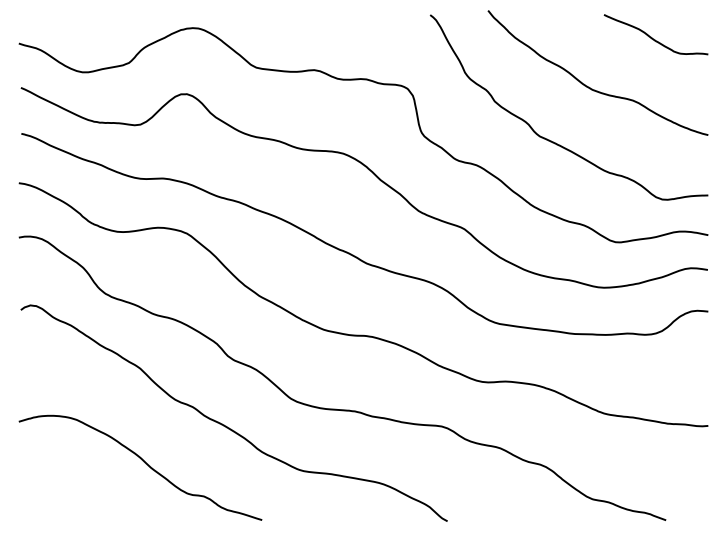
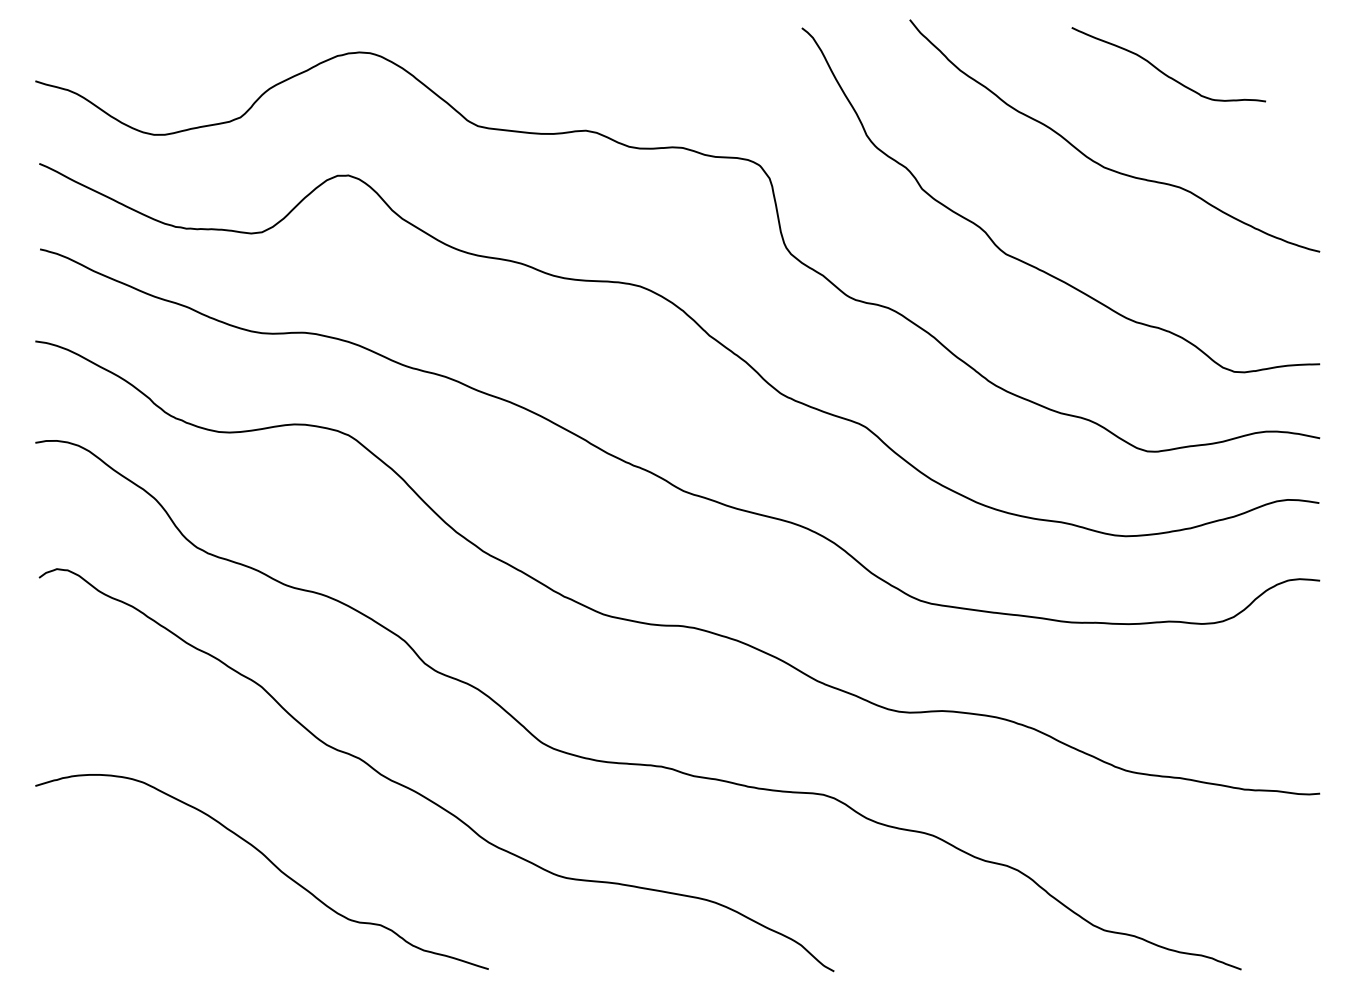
curve: (652, 37) -> (1162, 69), moved

